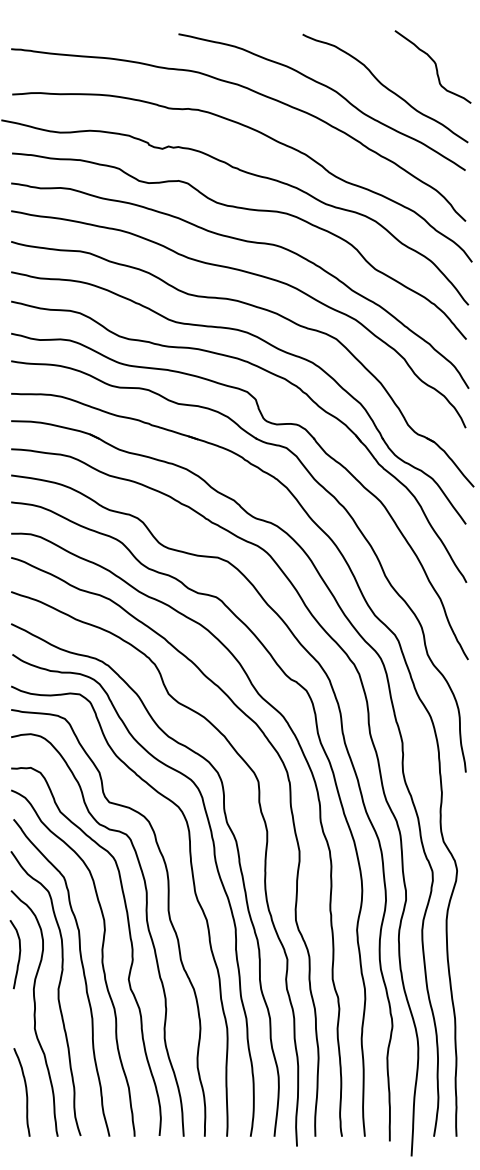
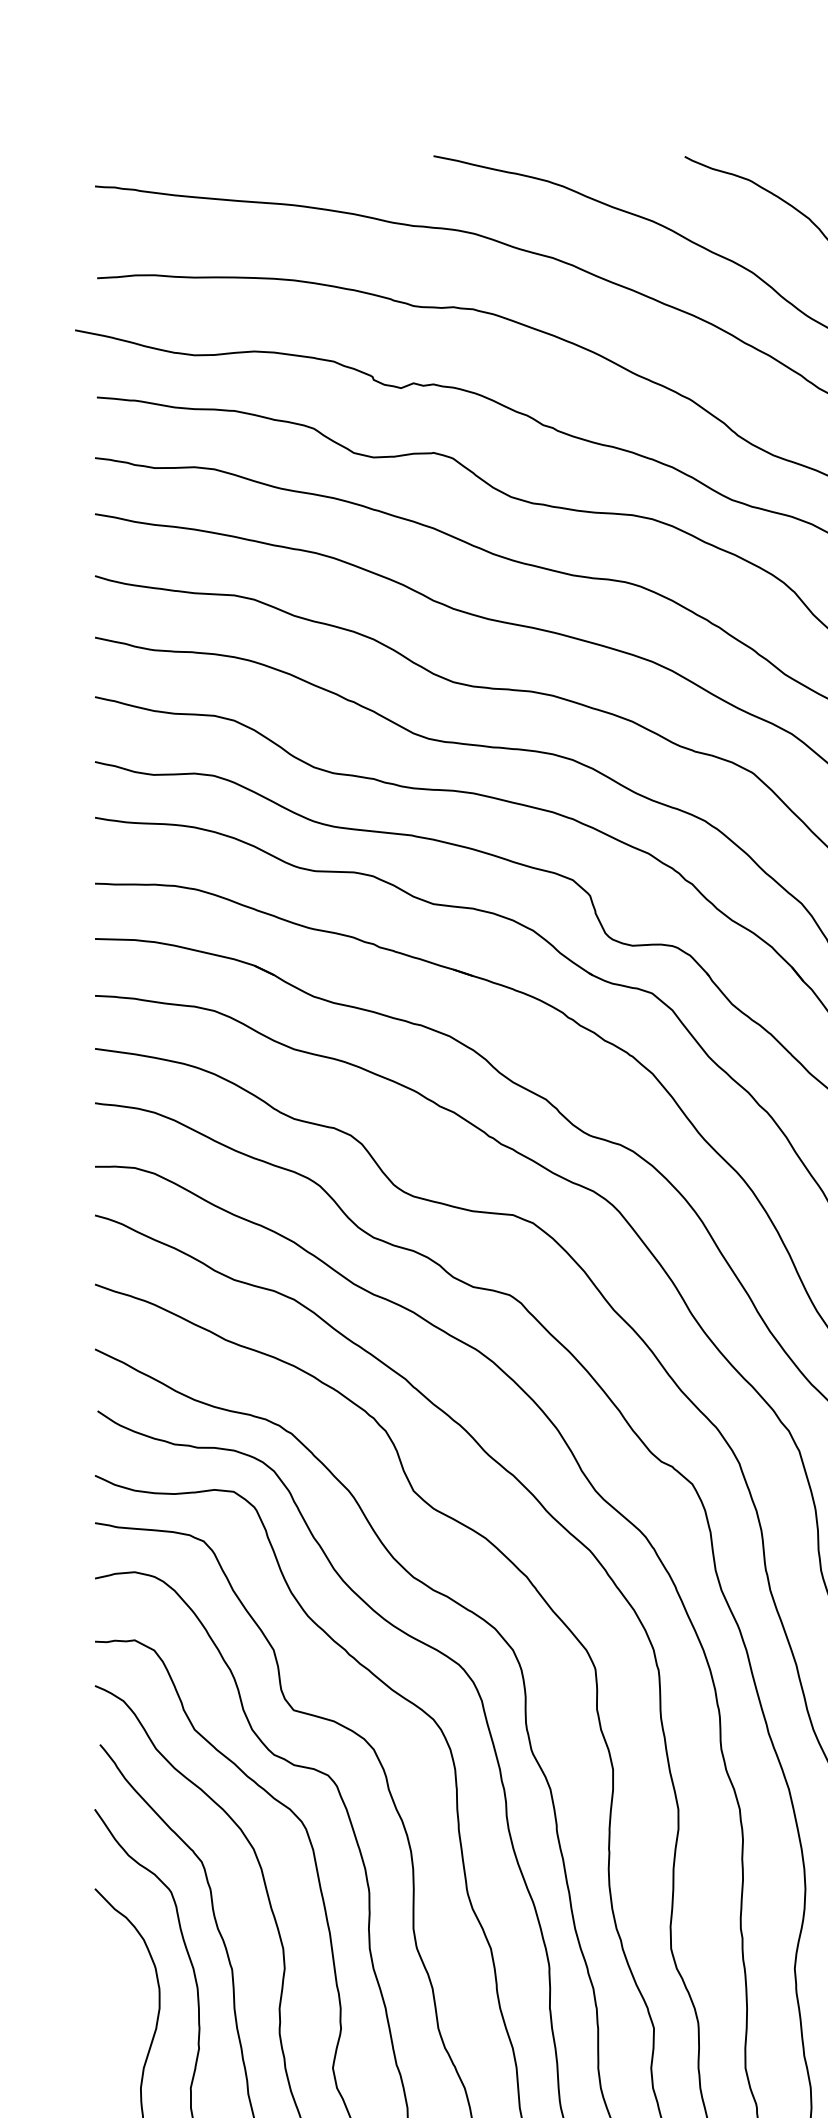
curve: (18, 955) -> (109, 2020), removed

